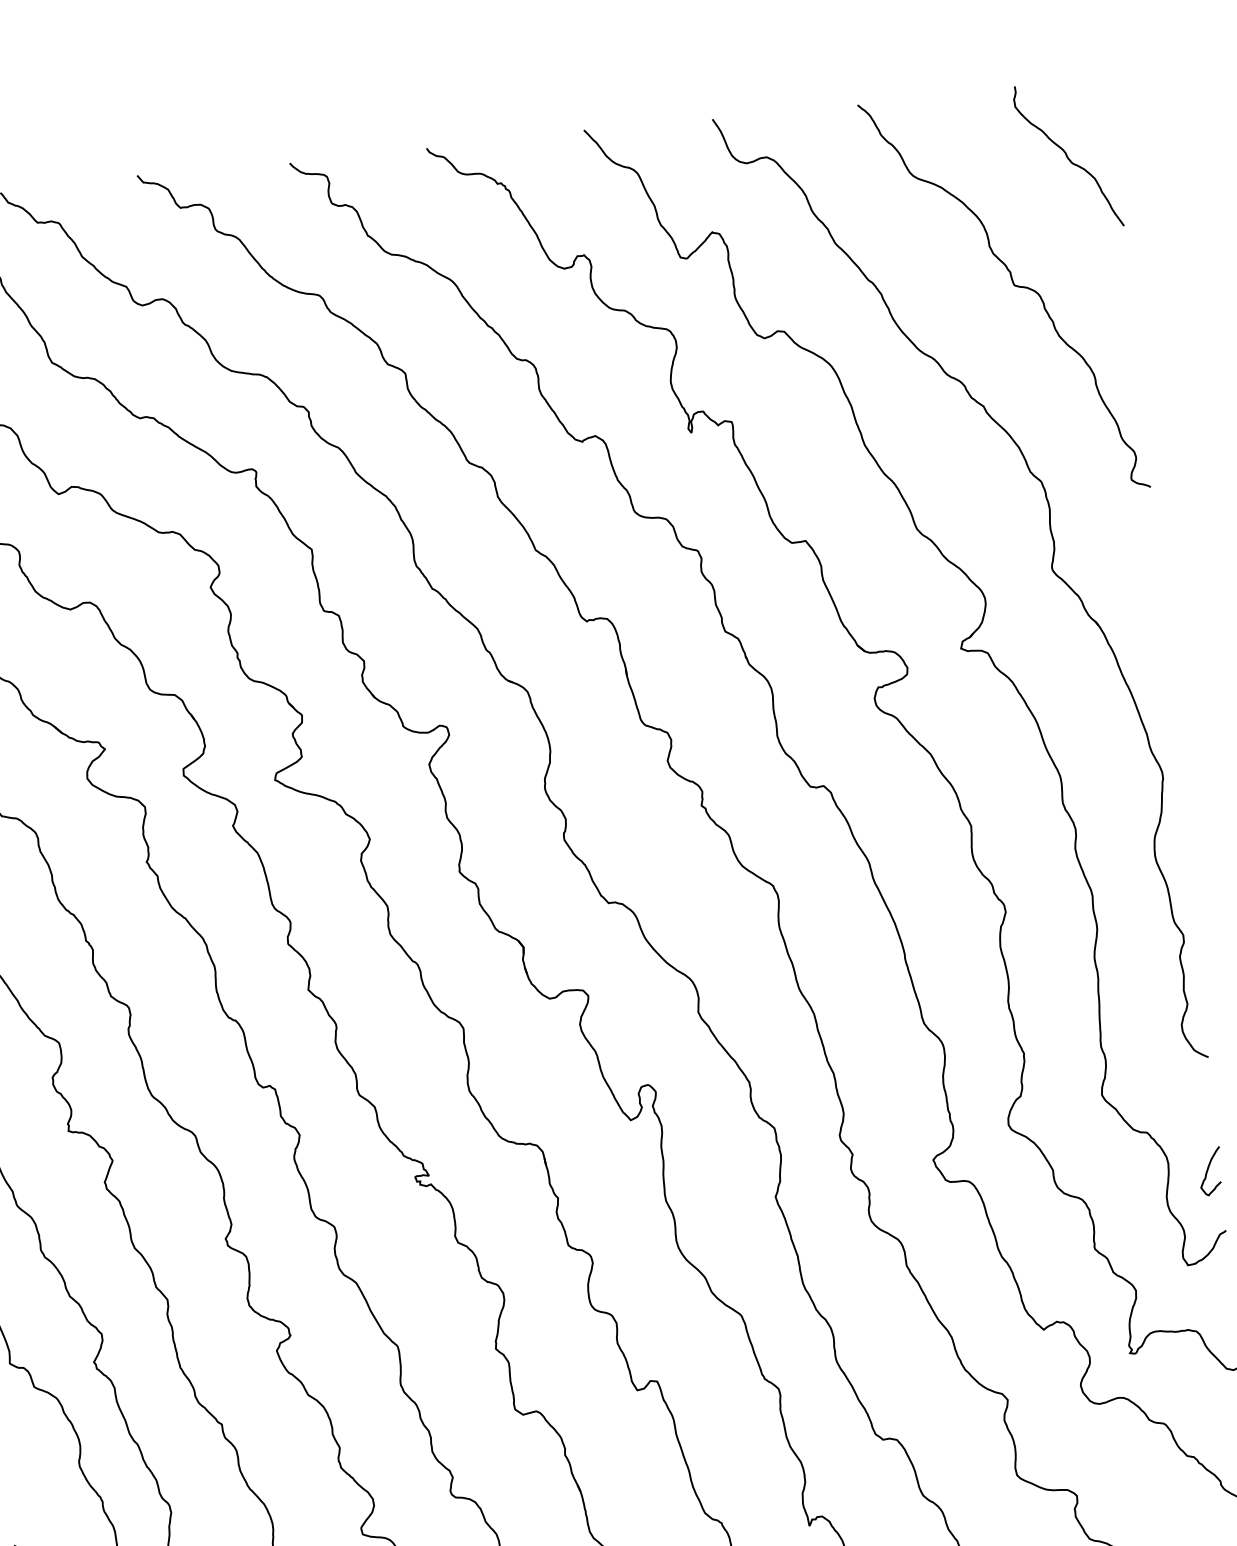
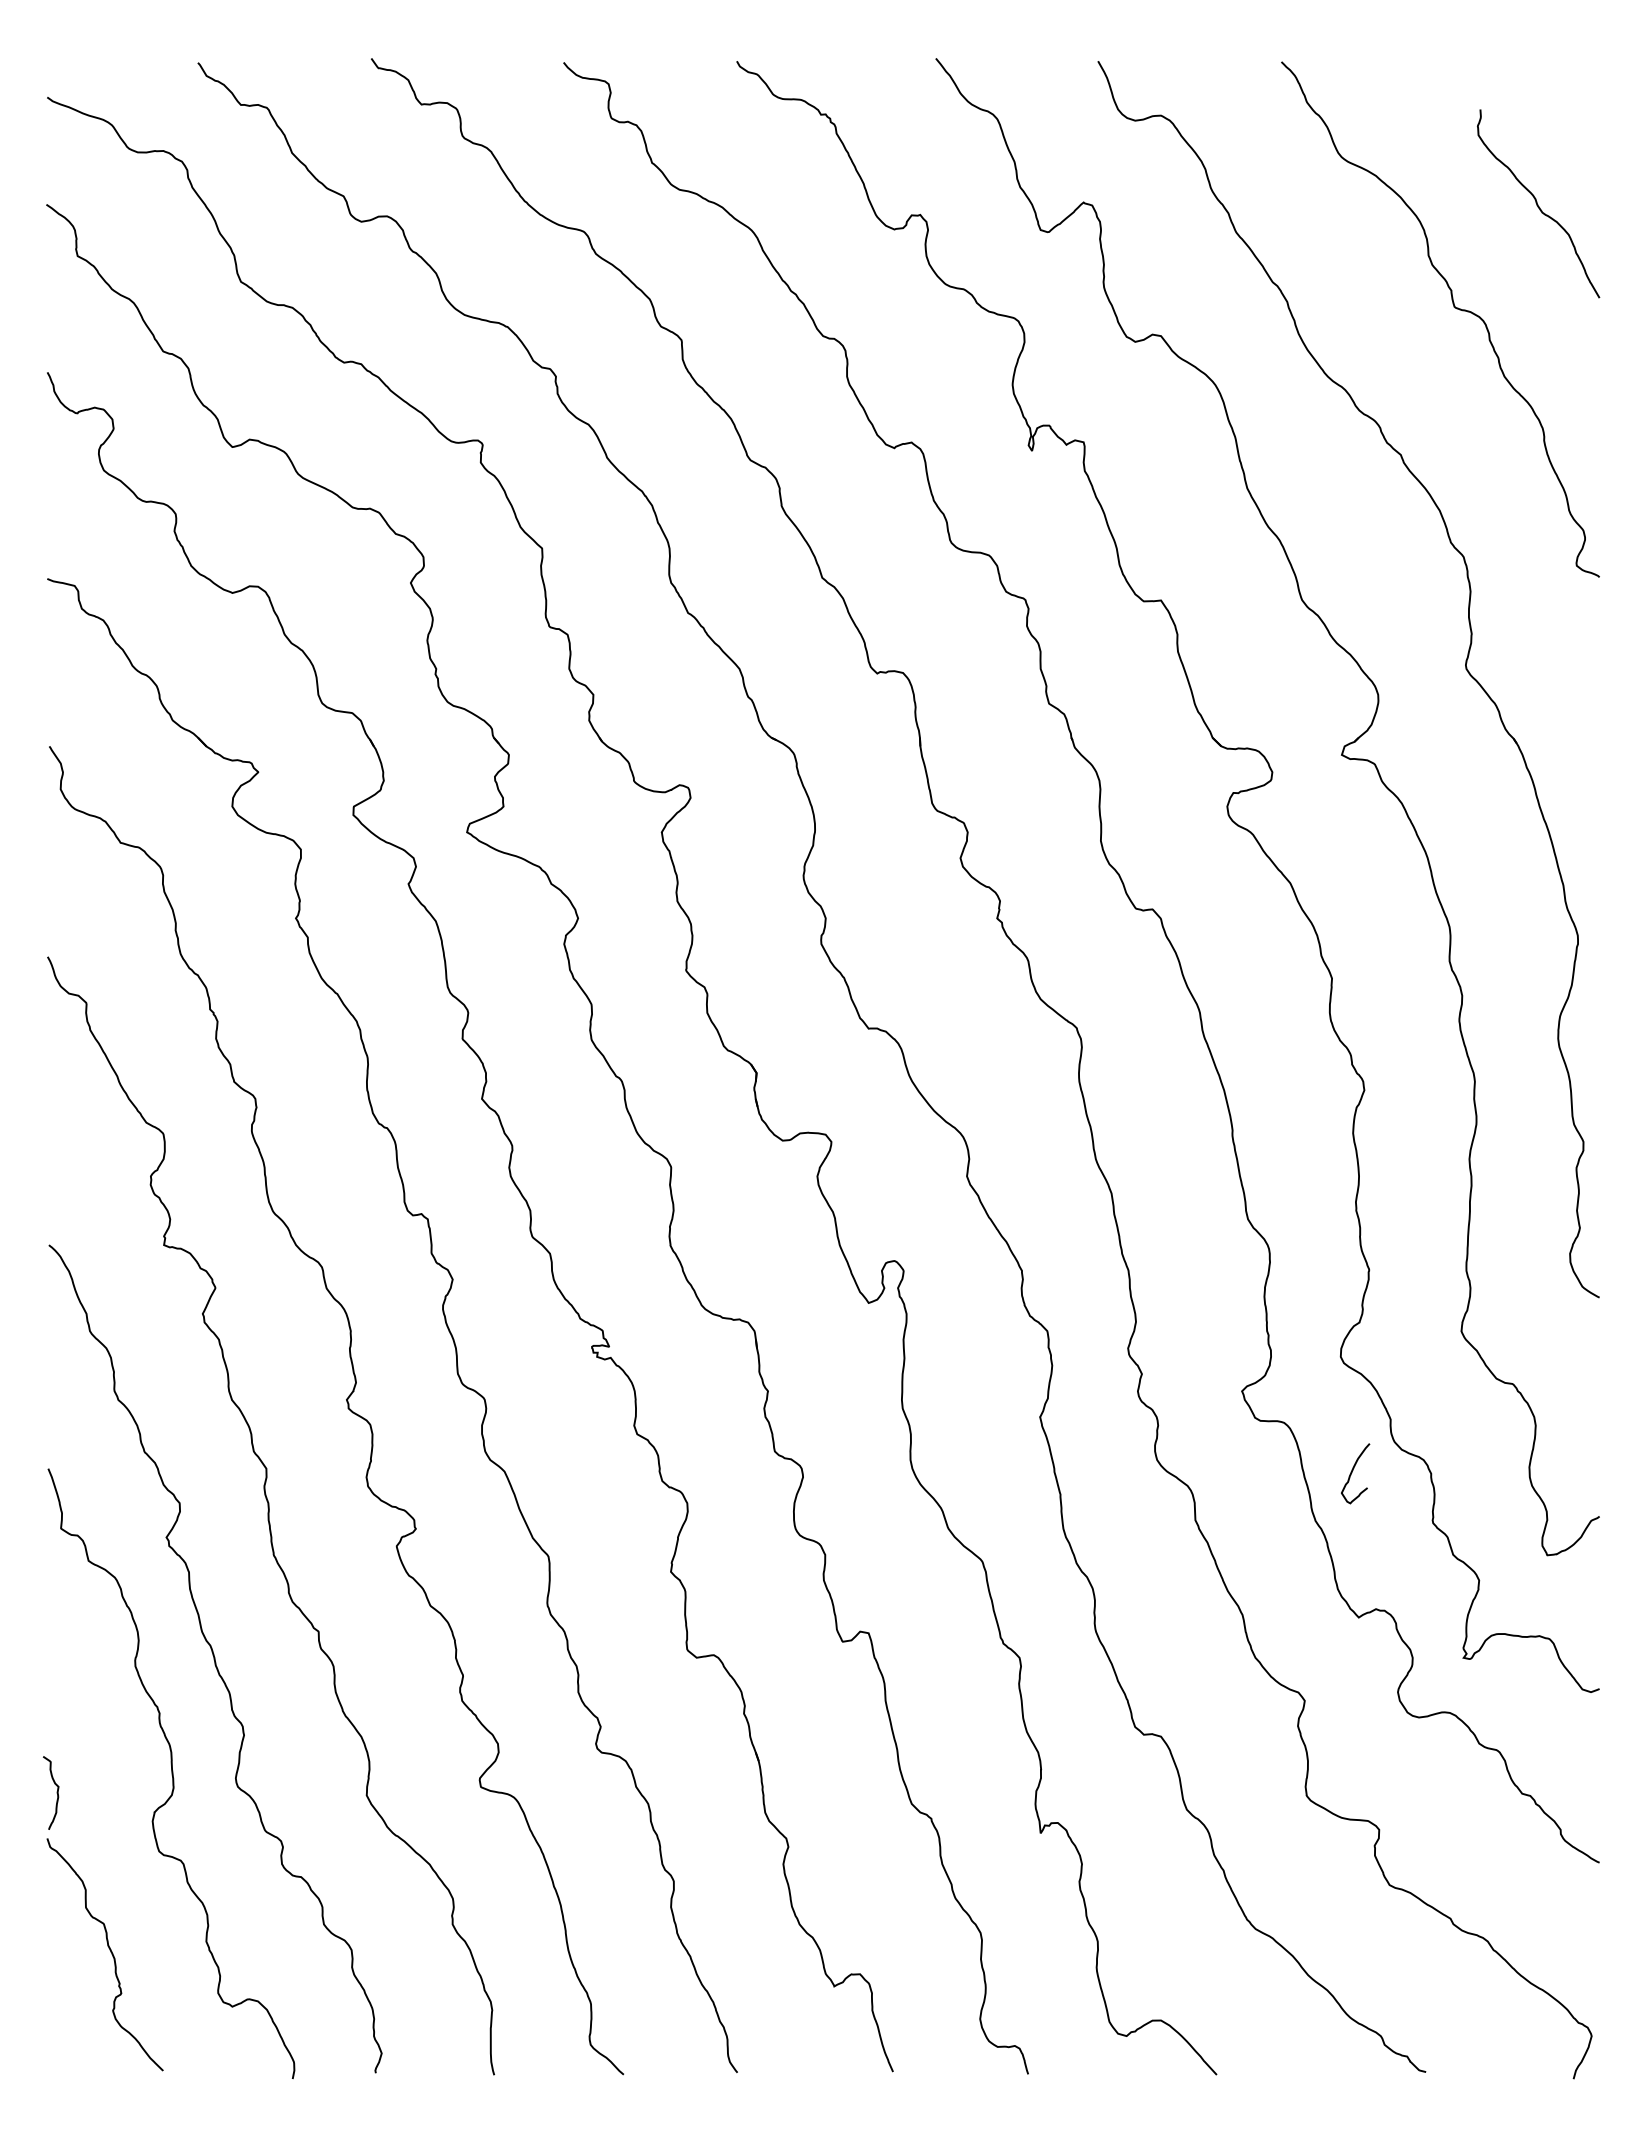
curve: (1067, 156) -> (1537, 203), moved
curve: (1208, 1171) -> (1352, 1473), moved

